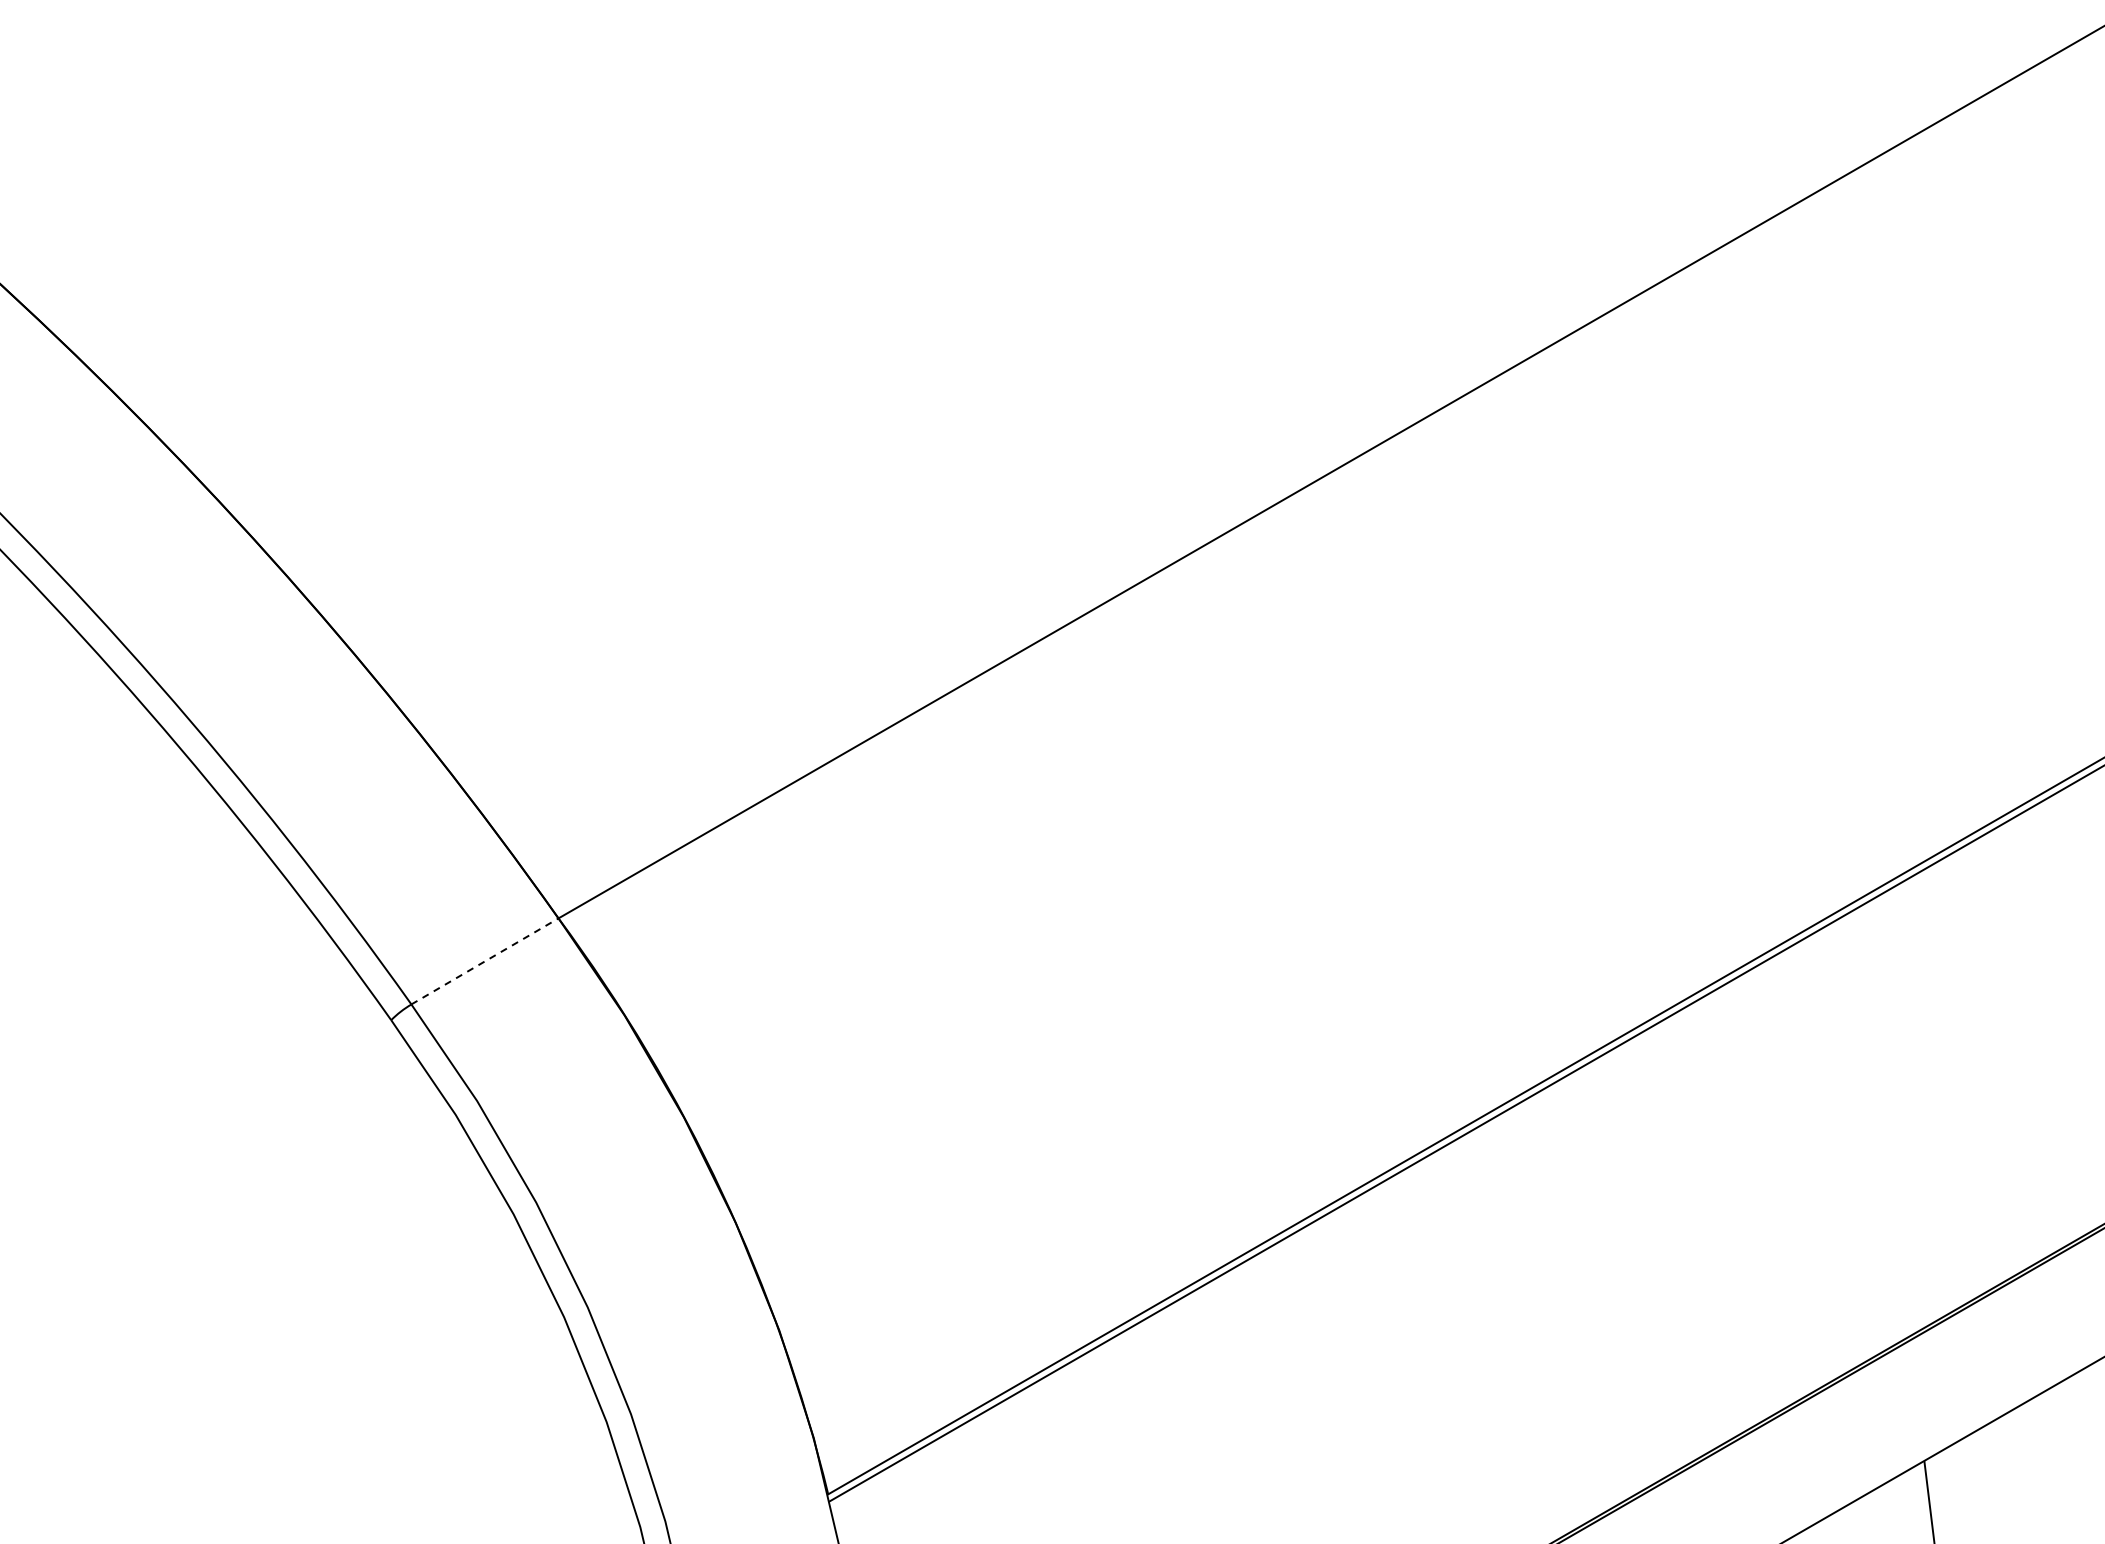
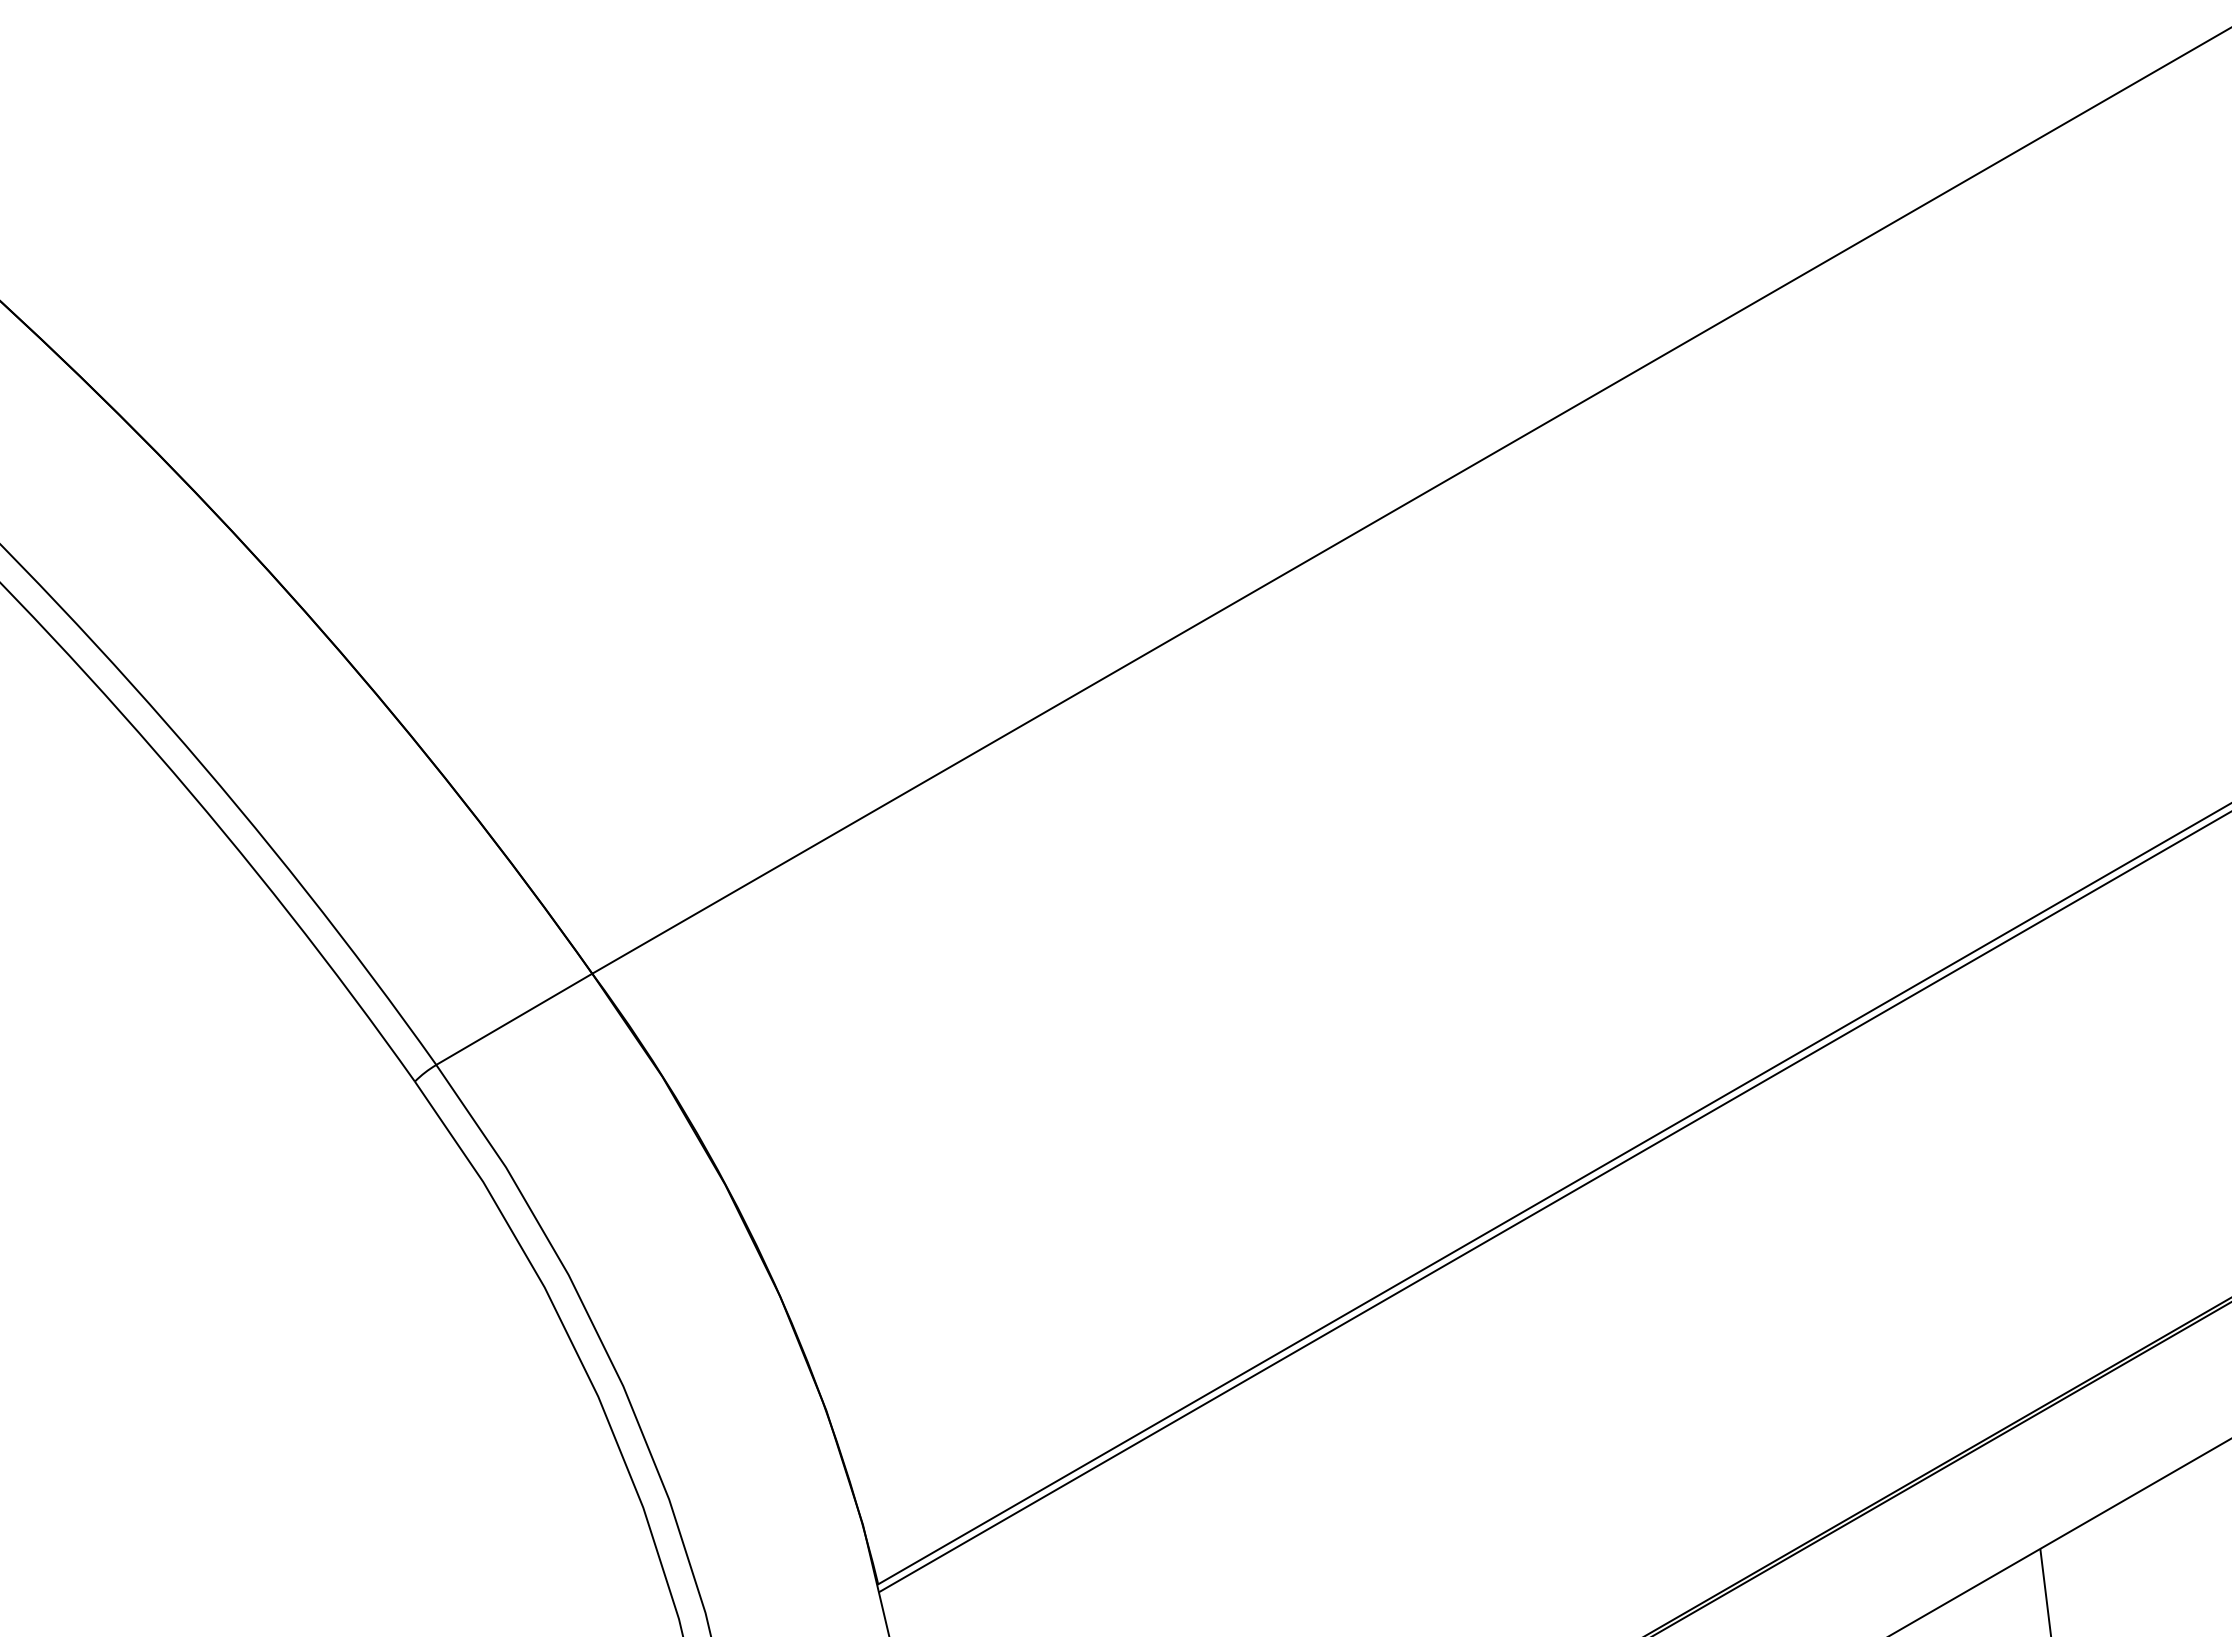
line: (485, 961) -> (514, 1019), dashed -> solid

